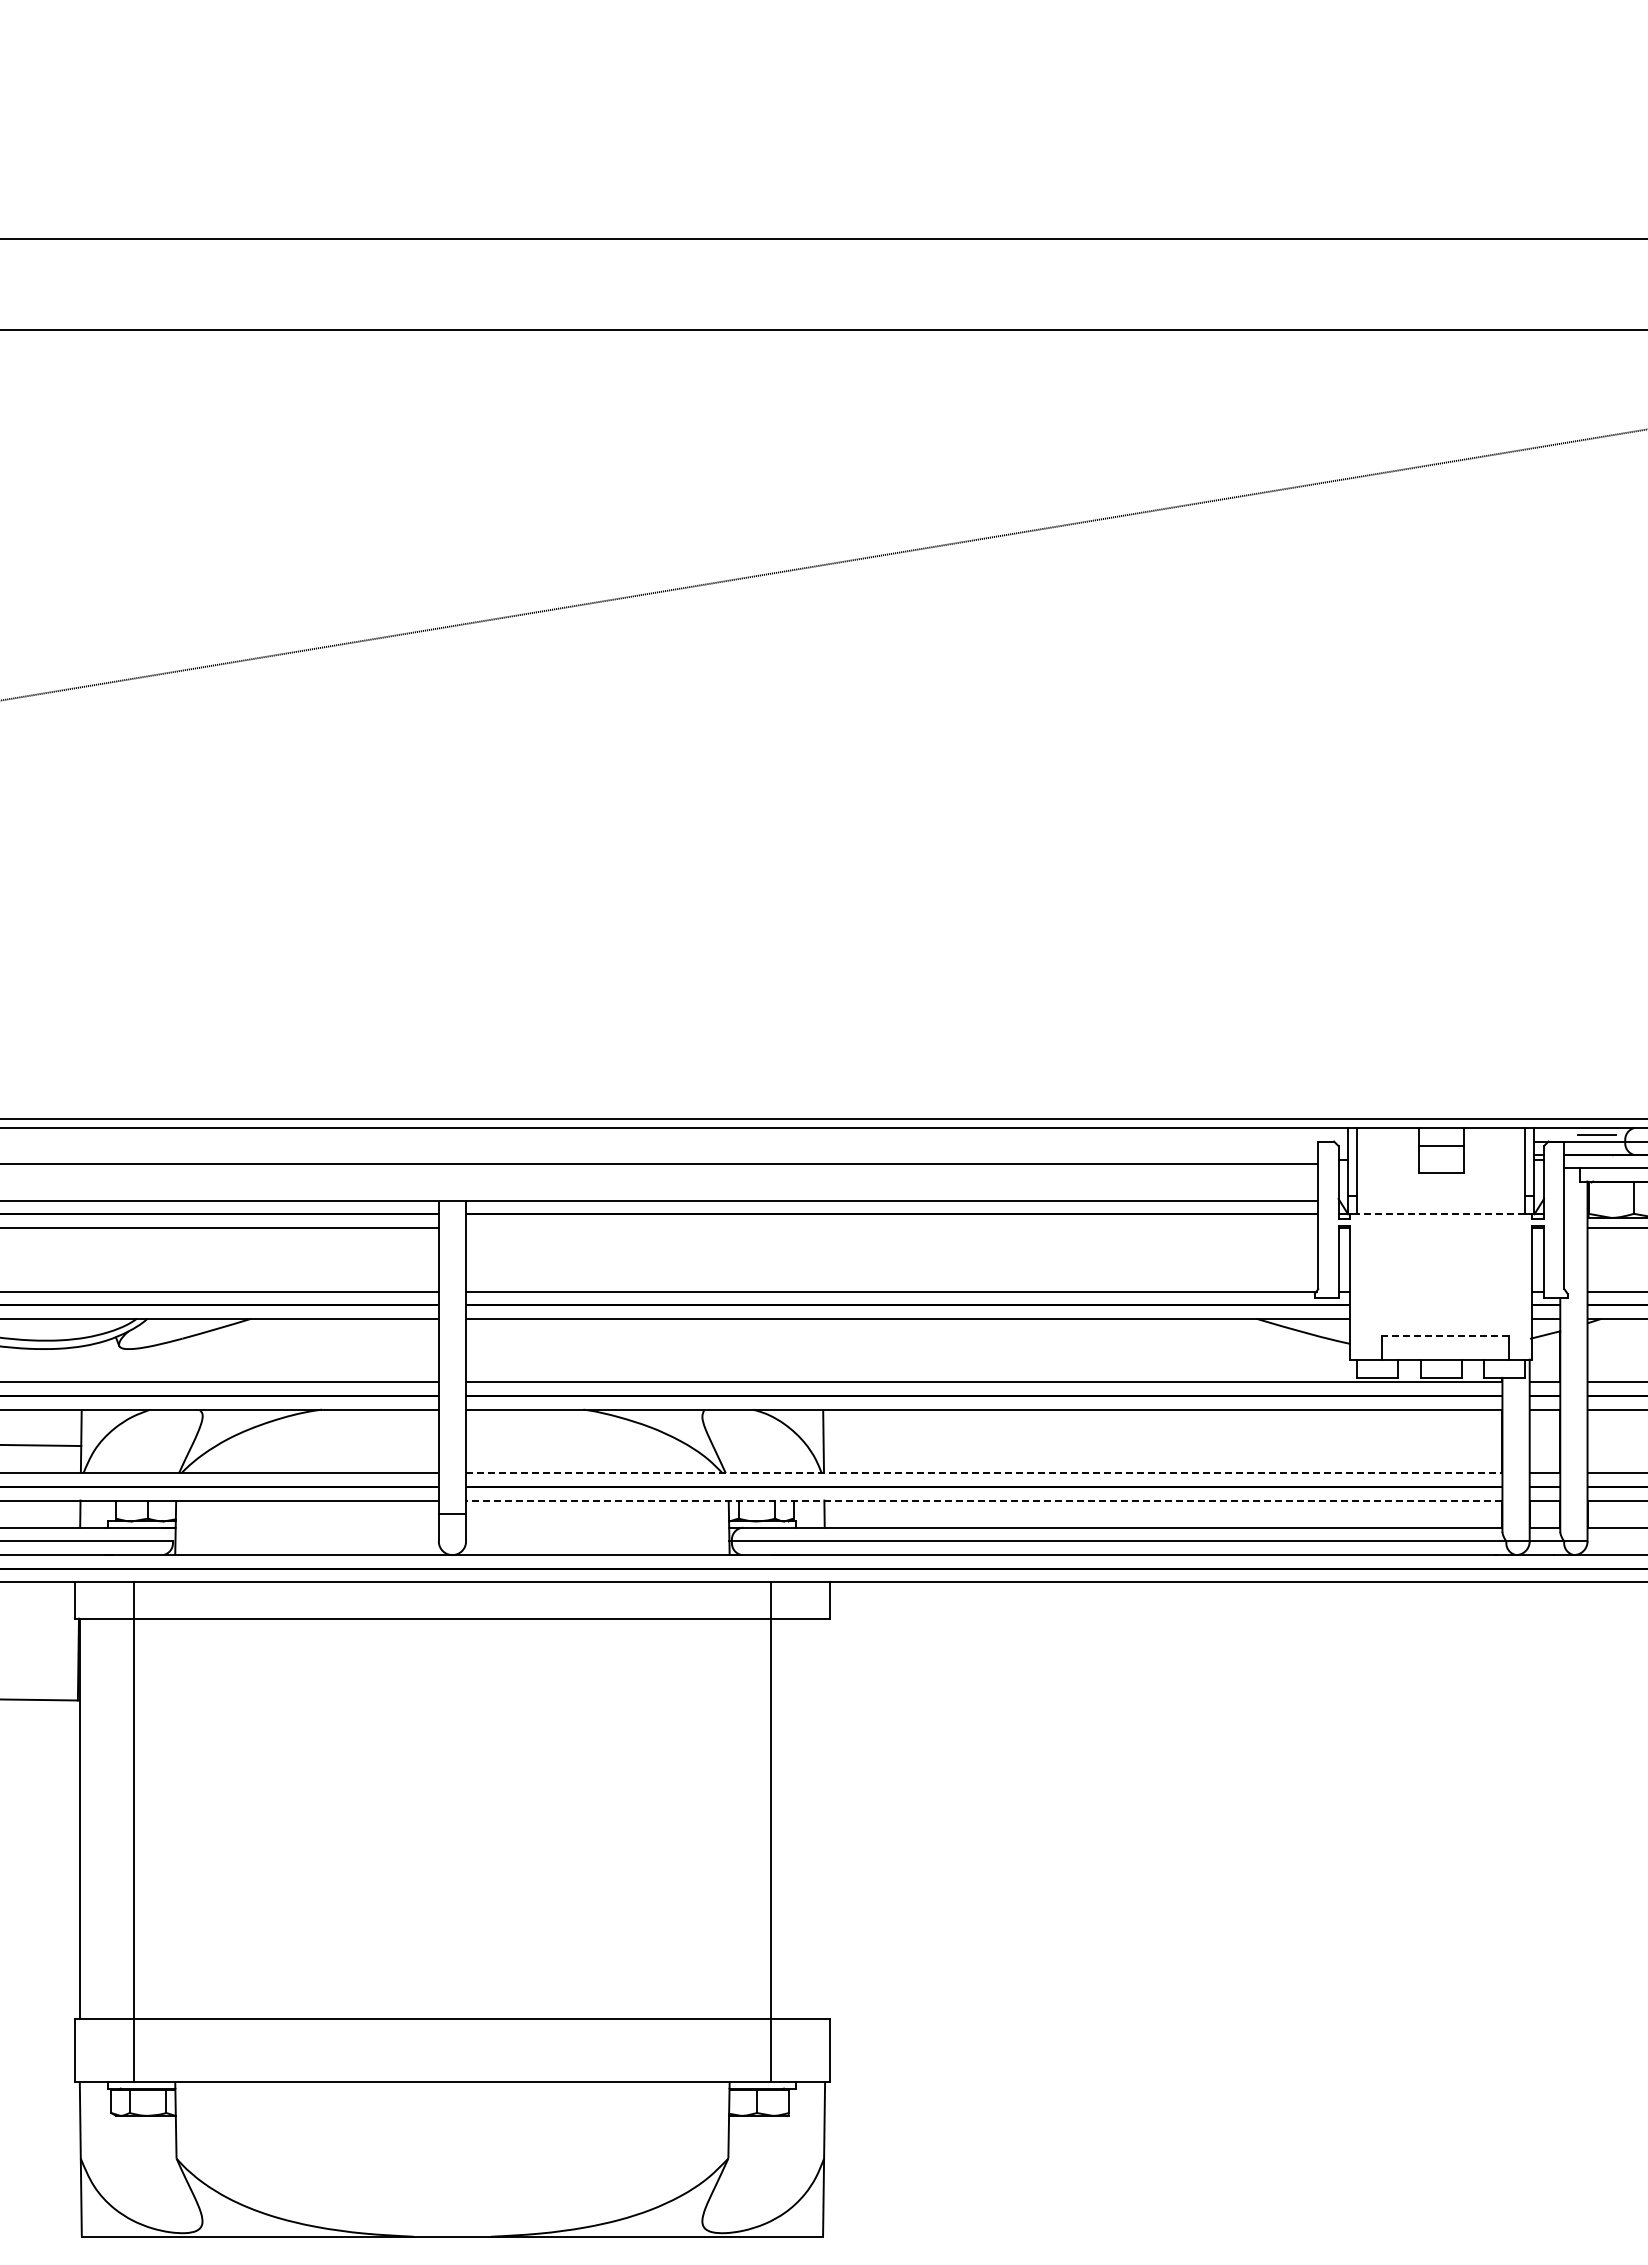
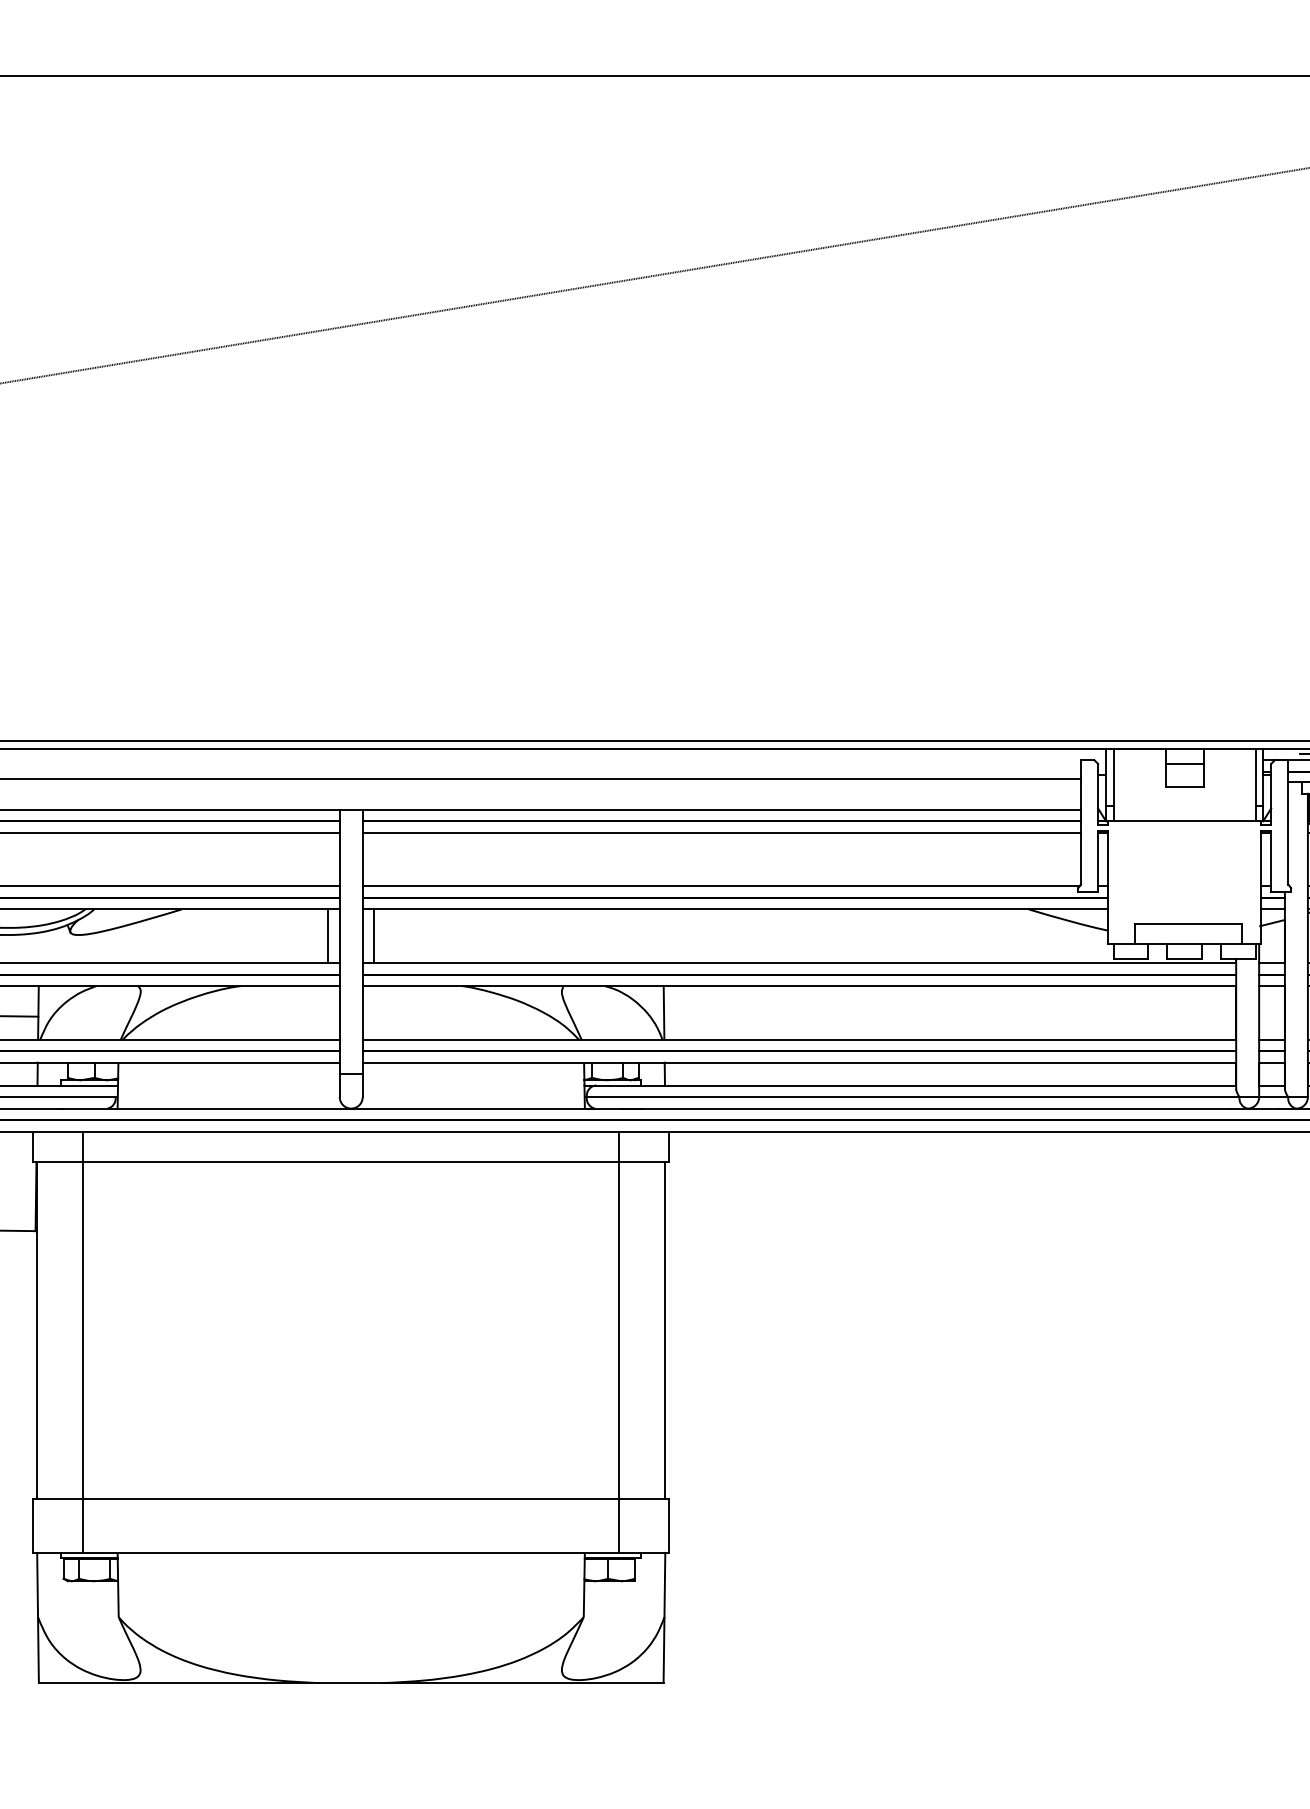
line: (1440, 1214) -> (1183, 821), dashed -> solid
line: (892, 1227) -> (722, 832), added
line: (1445, 1336) -> (1188, 924), dashed -> solid
line: (425, 1350) -> (328, 936), added
line: (479, 1350) -> (374, 936), added
line: (984, 1473) -> (799, 1039), dashed -> solid
line: (983, 1500) -> (798, 1062), dashed -> solid
line: (825, 1818) -> (665, 1330), added

